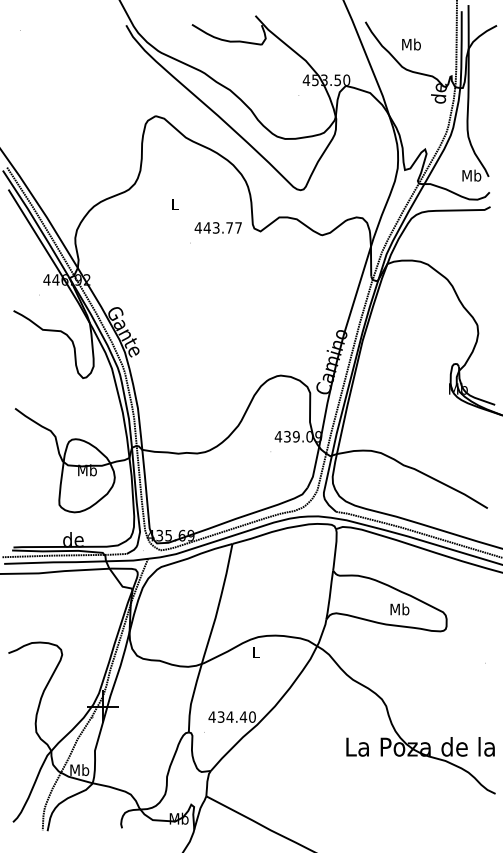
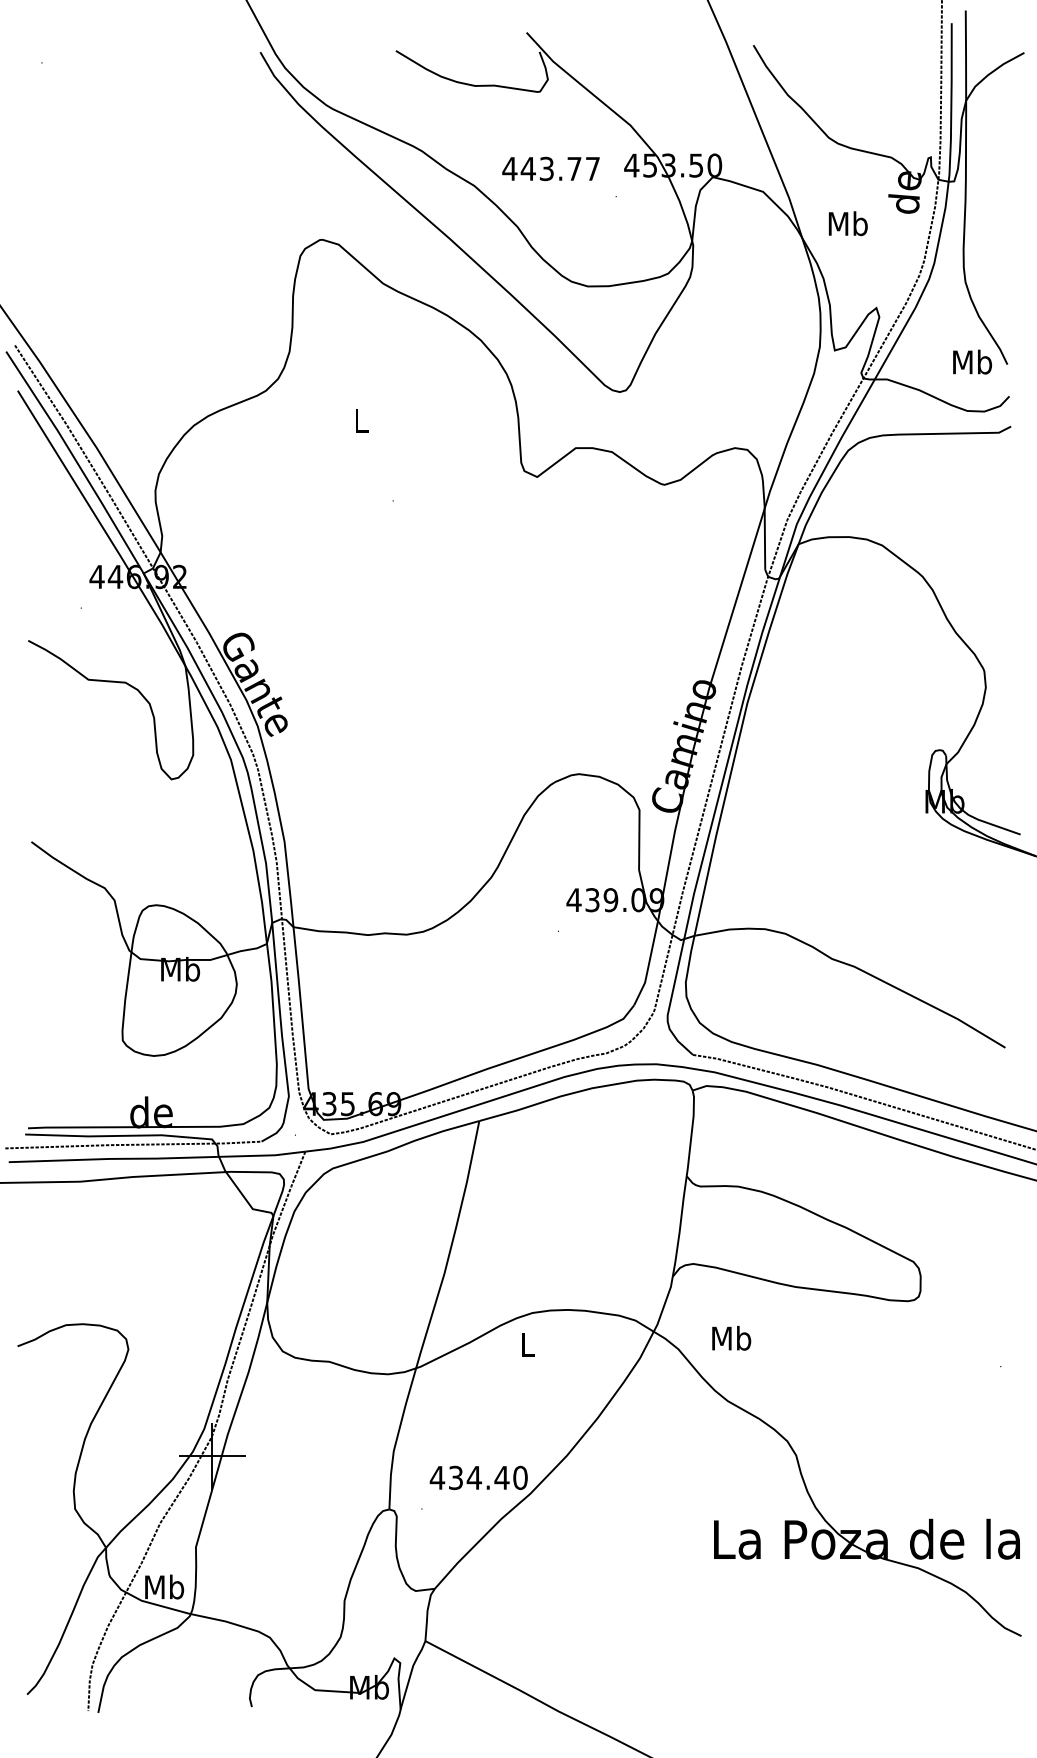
text: (411, 44) -> (848, 223), moved
text: (217, 227) -> (549, 168), moved
text: (399, 609) -> (730, 1338), moved

